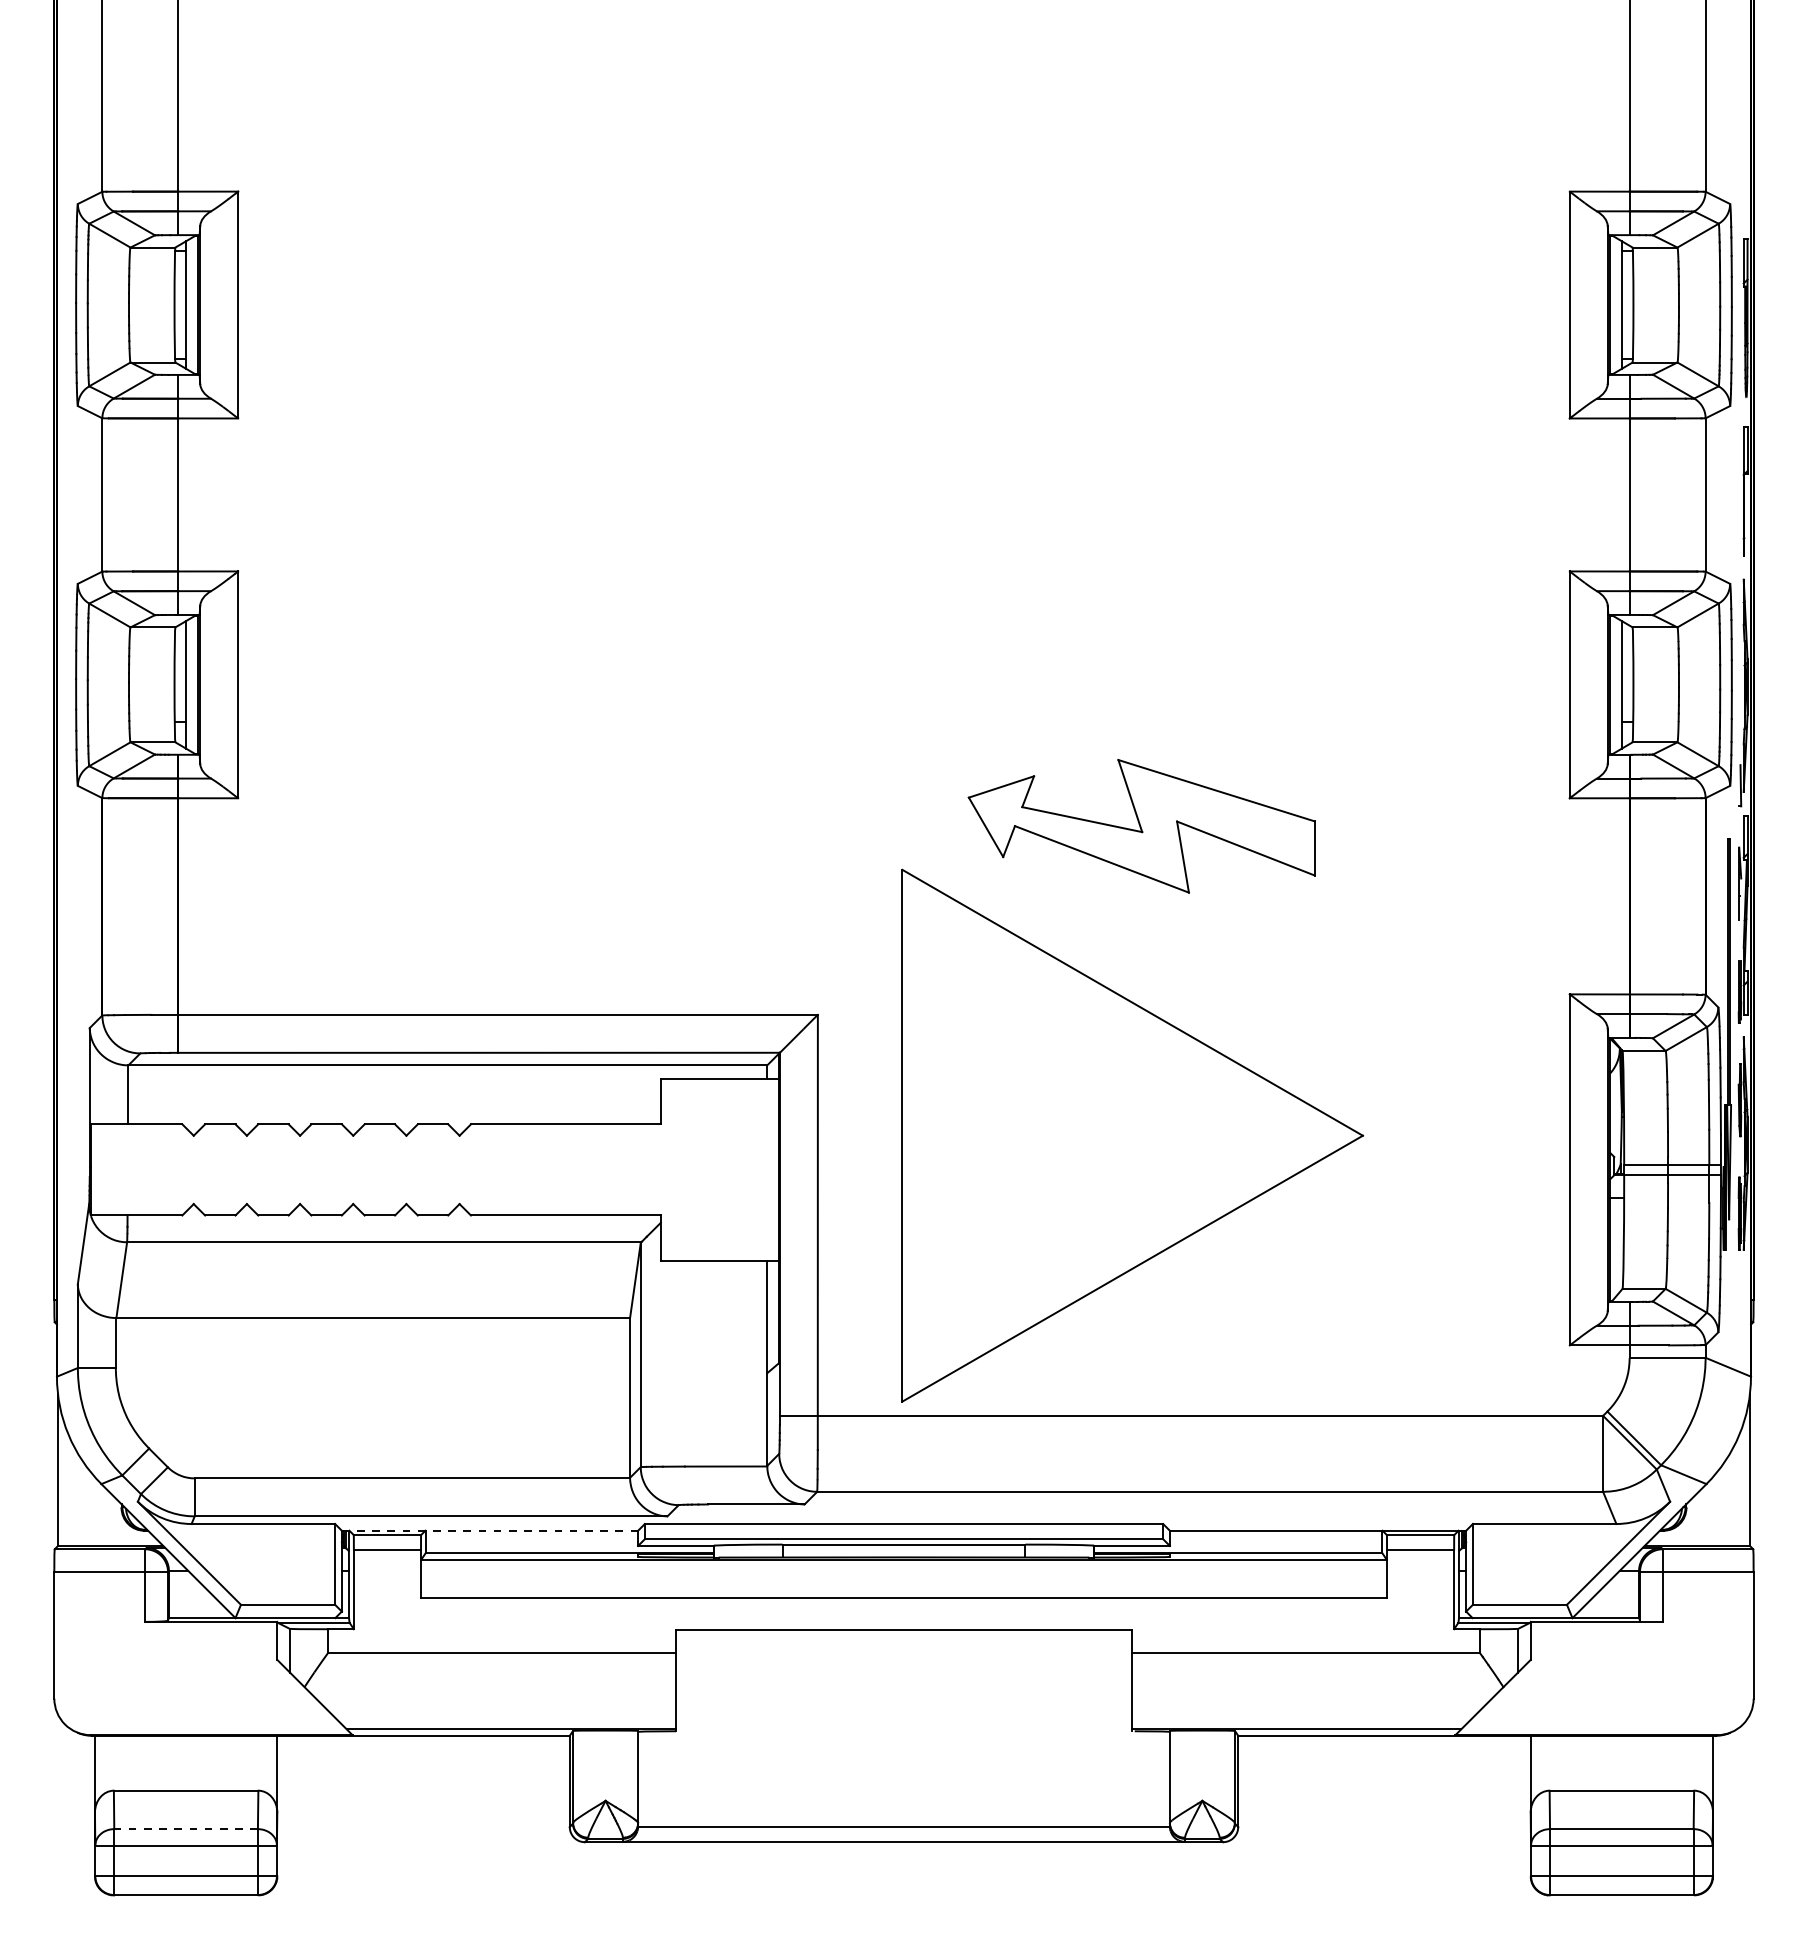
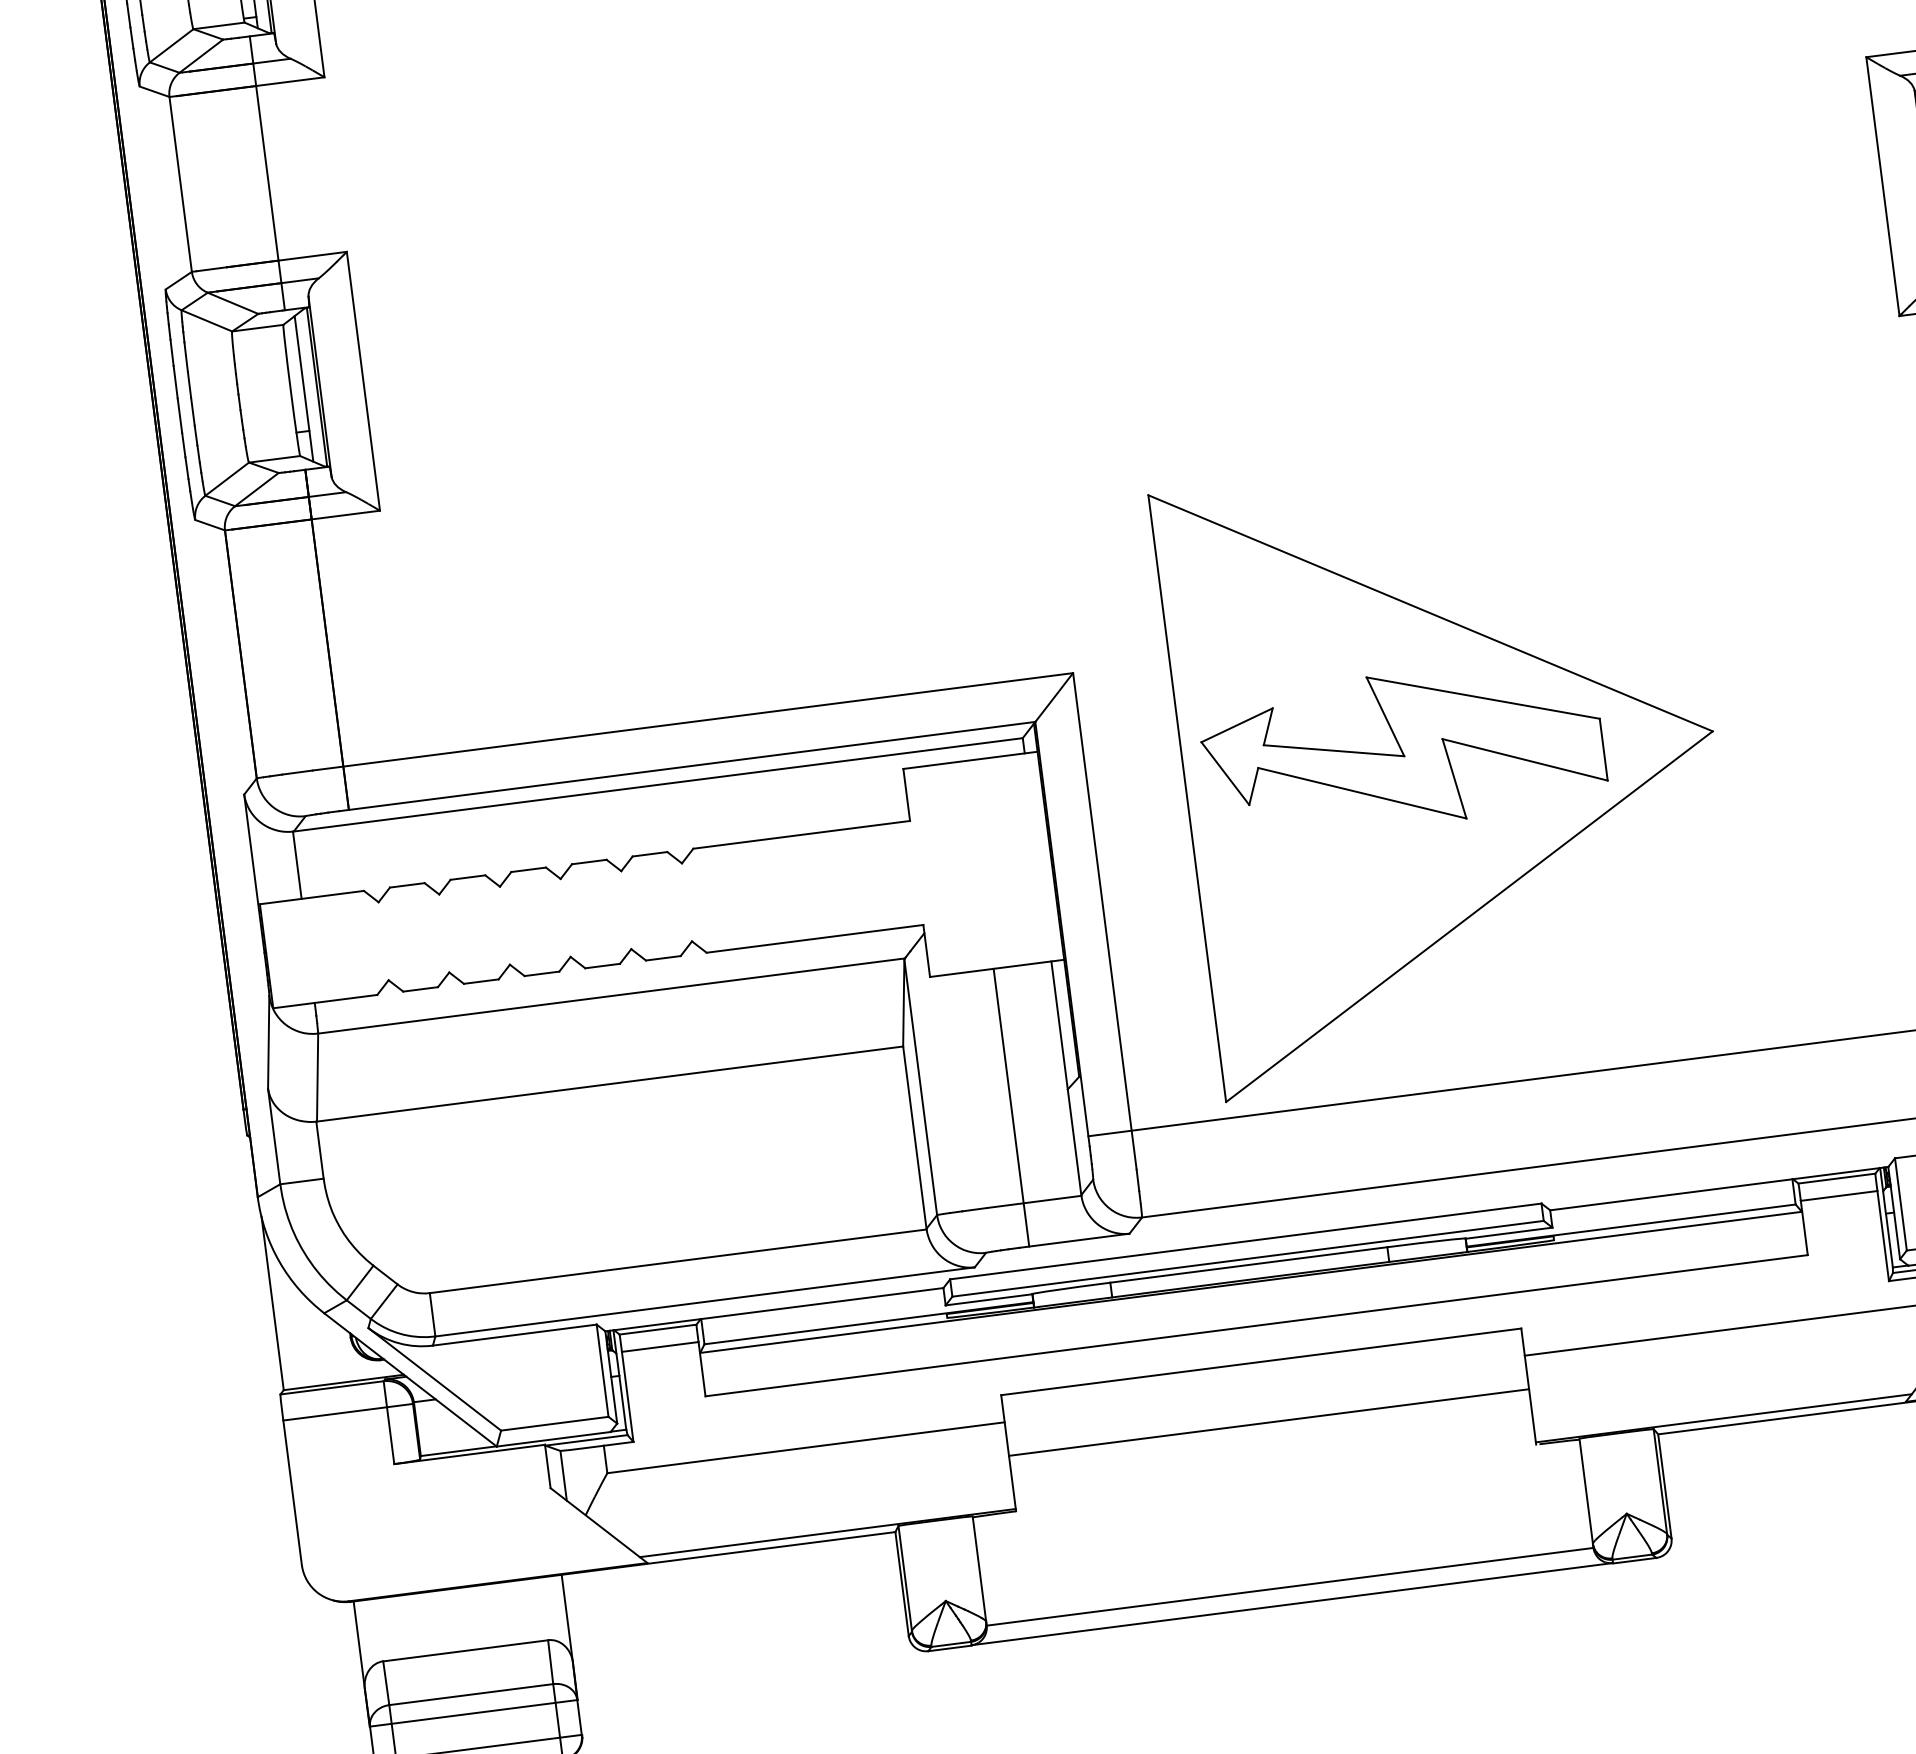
part: (1141, 826) -> (1402, 749), moved
line: (716, 1382) -> (1011, 1107), added
line: (490, 1530) -> (774, 1309), dashed -> solid
line: (903, 1682) -> (1268, 1422), added
line: (186, 1829) -> (471, 1694), dashed -> solid

